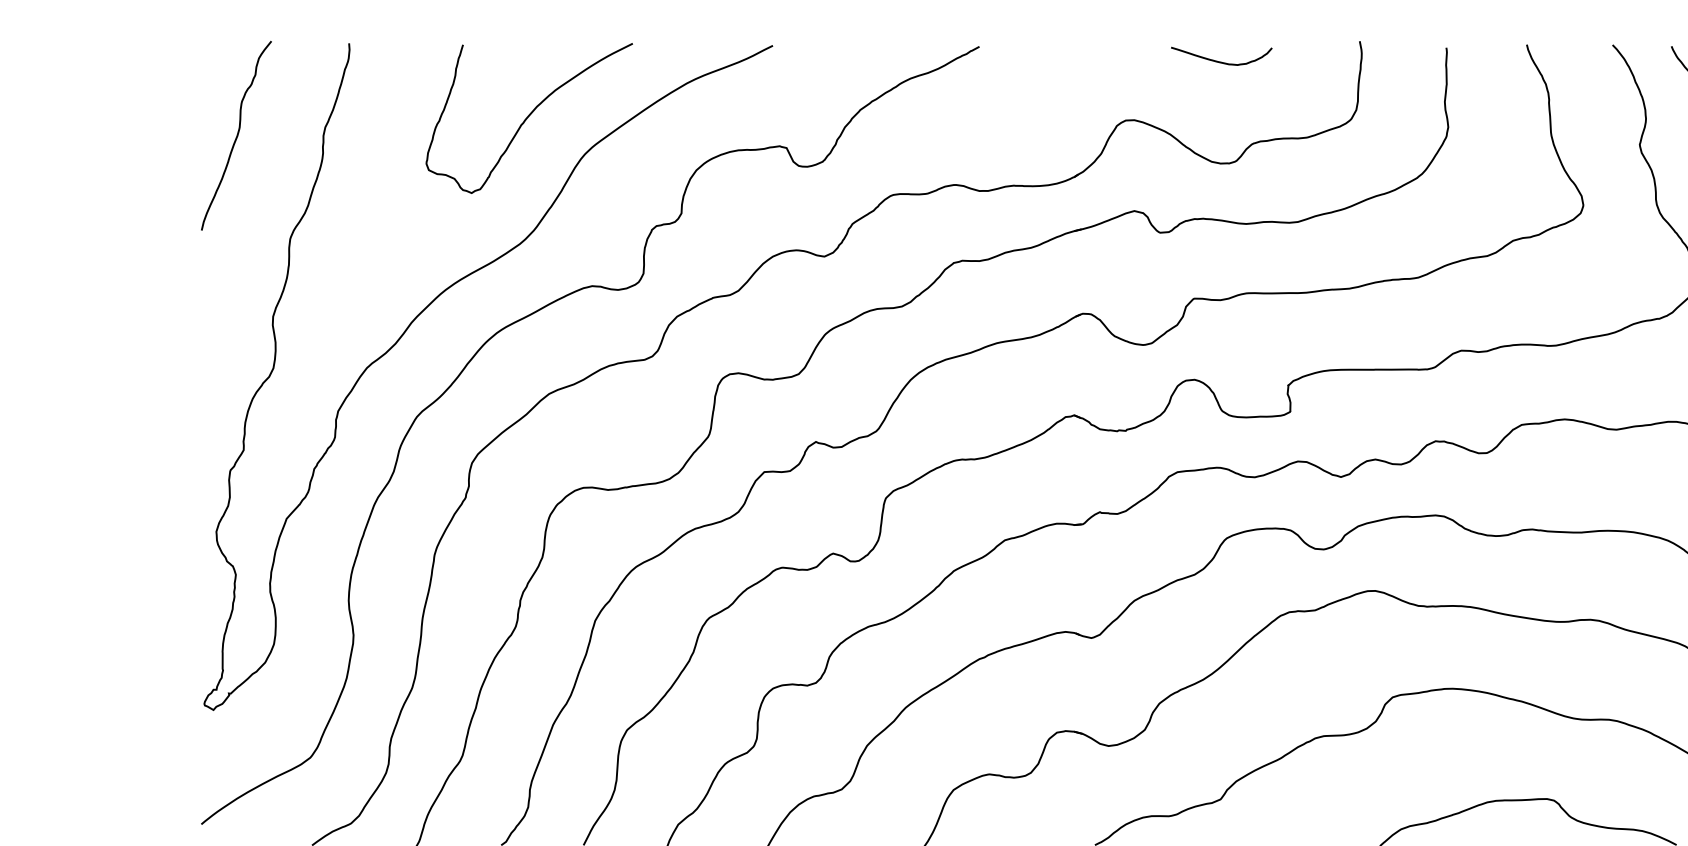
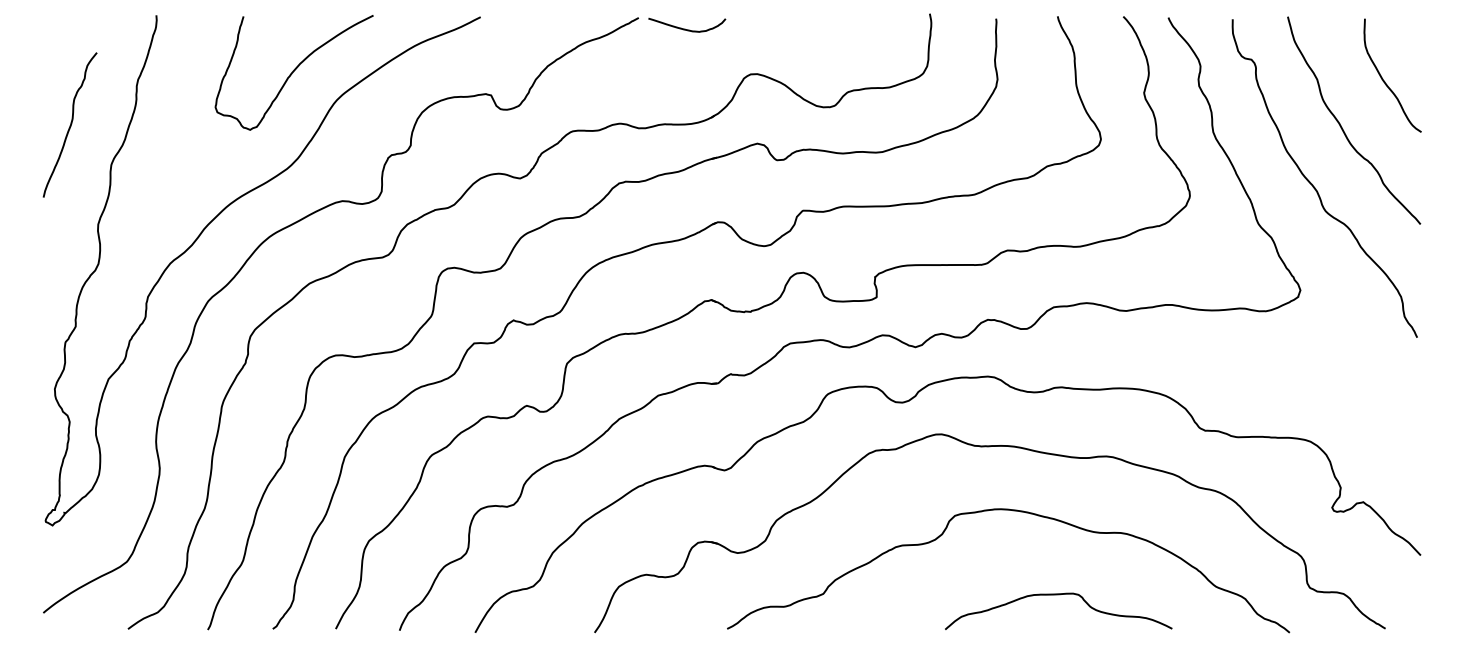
curve: (1219, 60) -> (685, 28), moved
curve: (236, 135) -> (70, 124), moved

